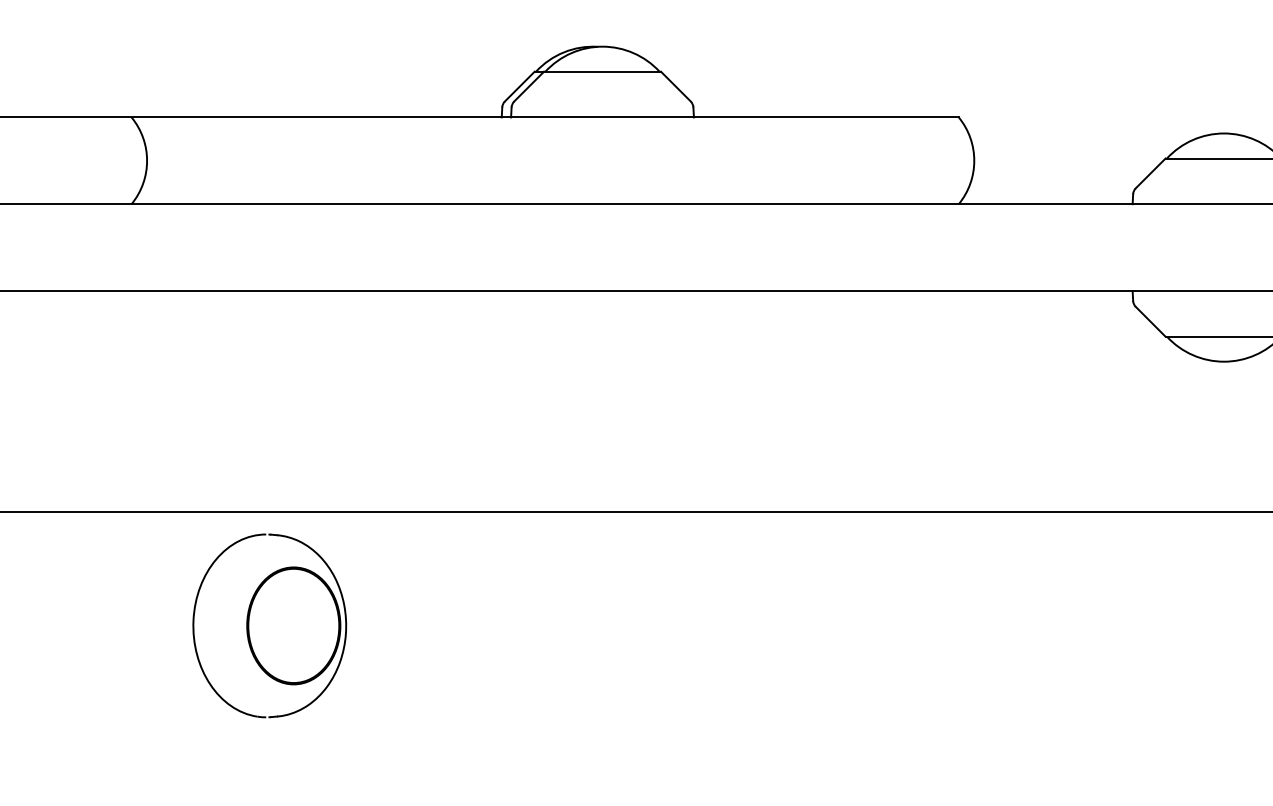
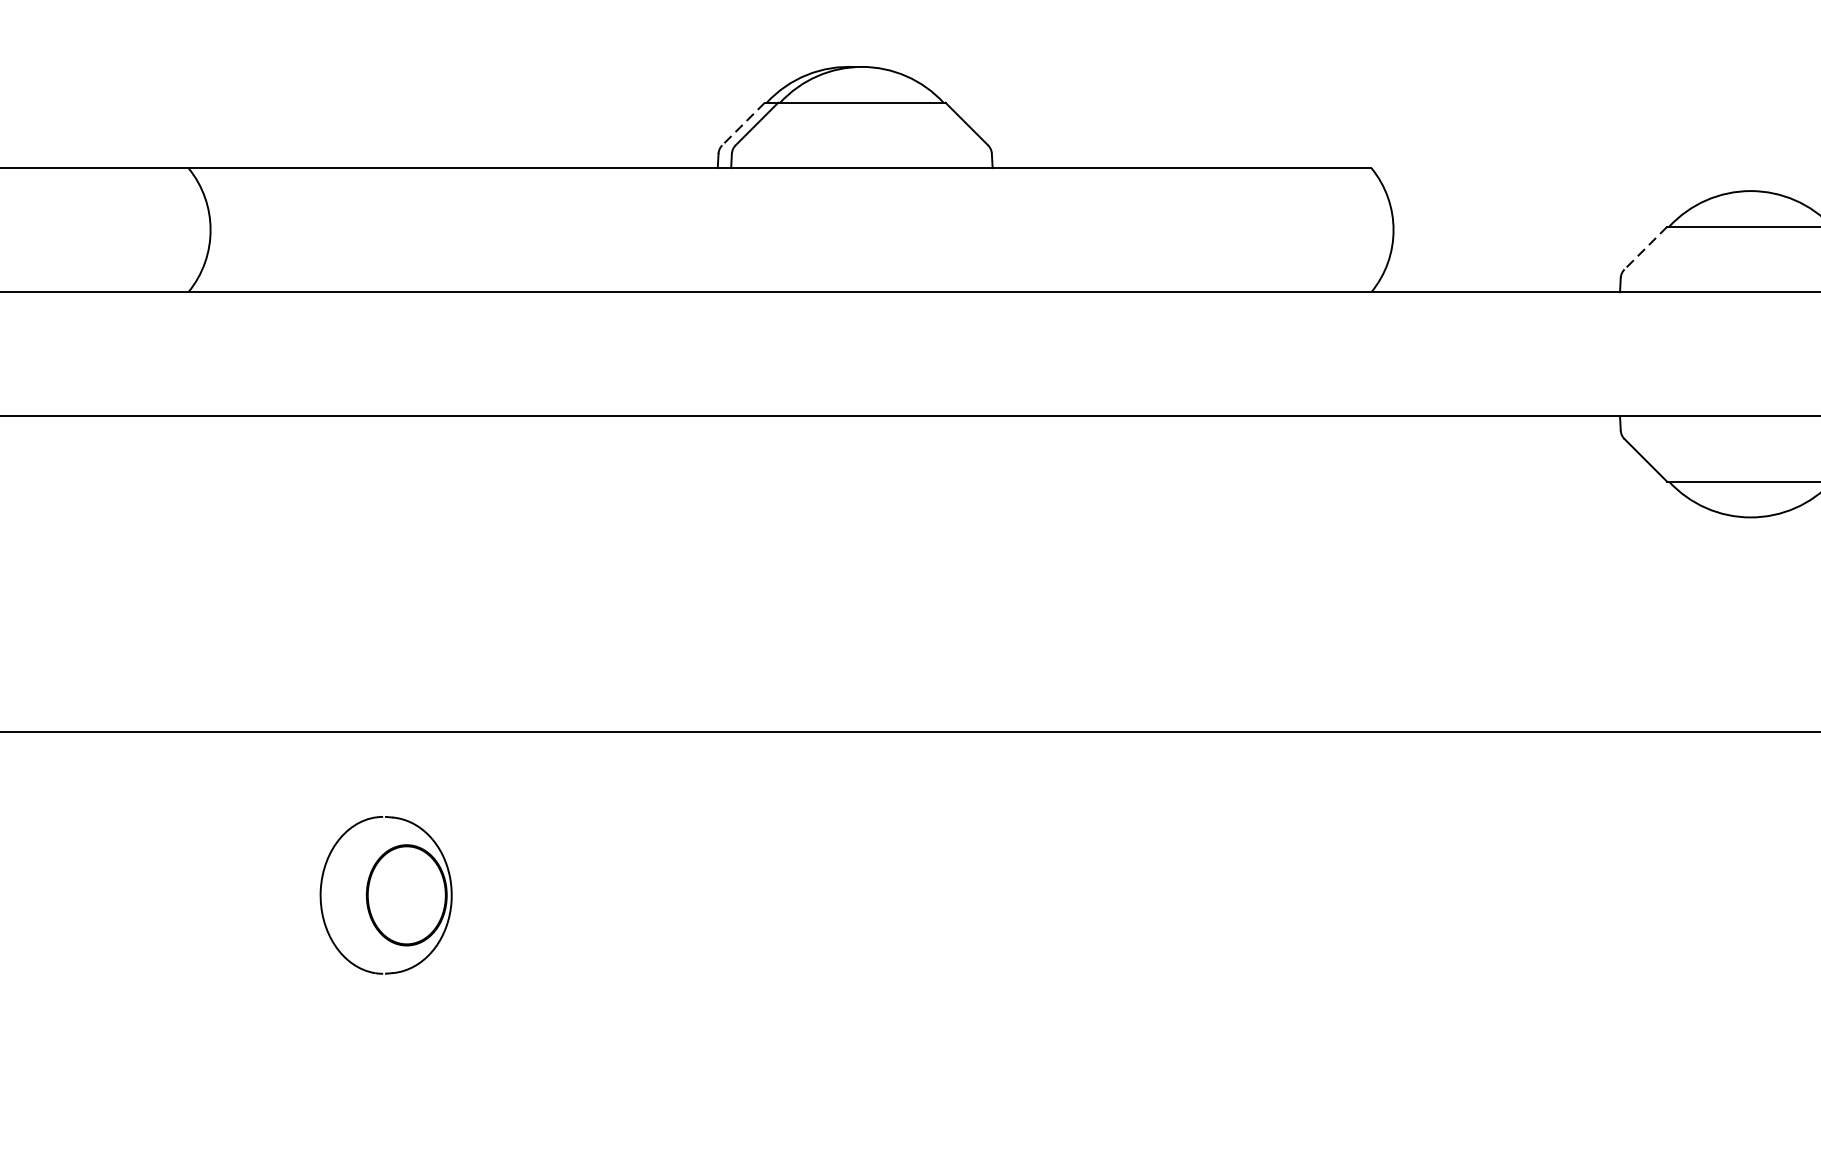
line: (519, 86) -> (743, 123), solid -> dashed
line: (1150, 173) -> (1645, 248), solid -> dashed
part: (269, 625) -> (385, 894), size x0.6

